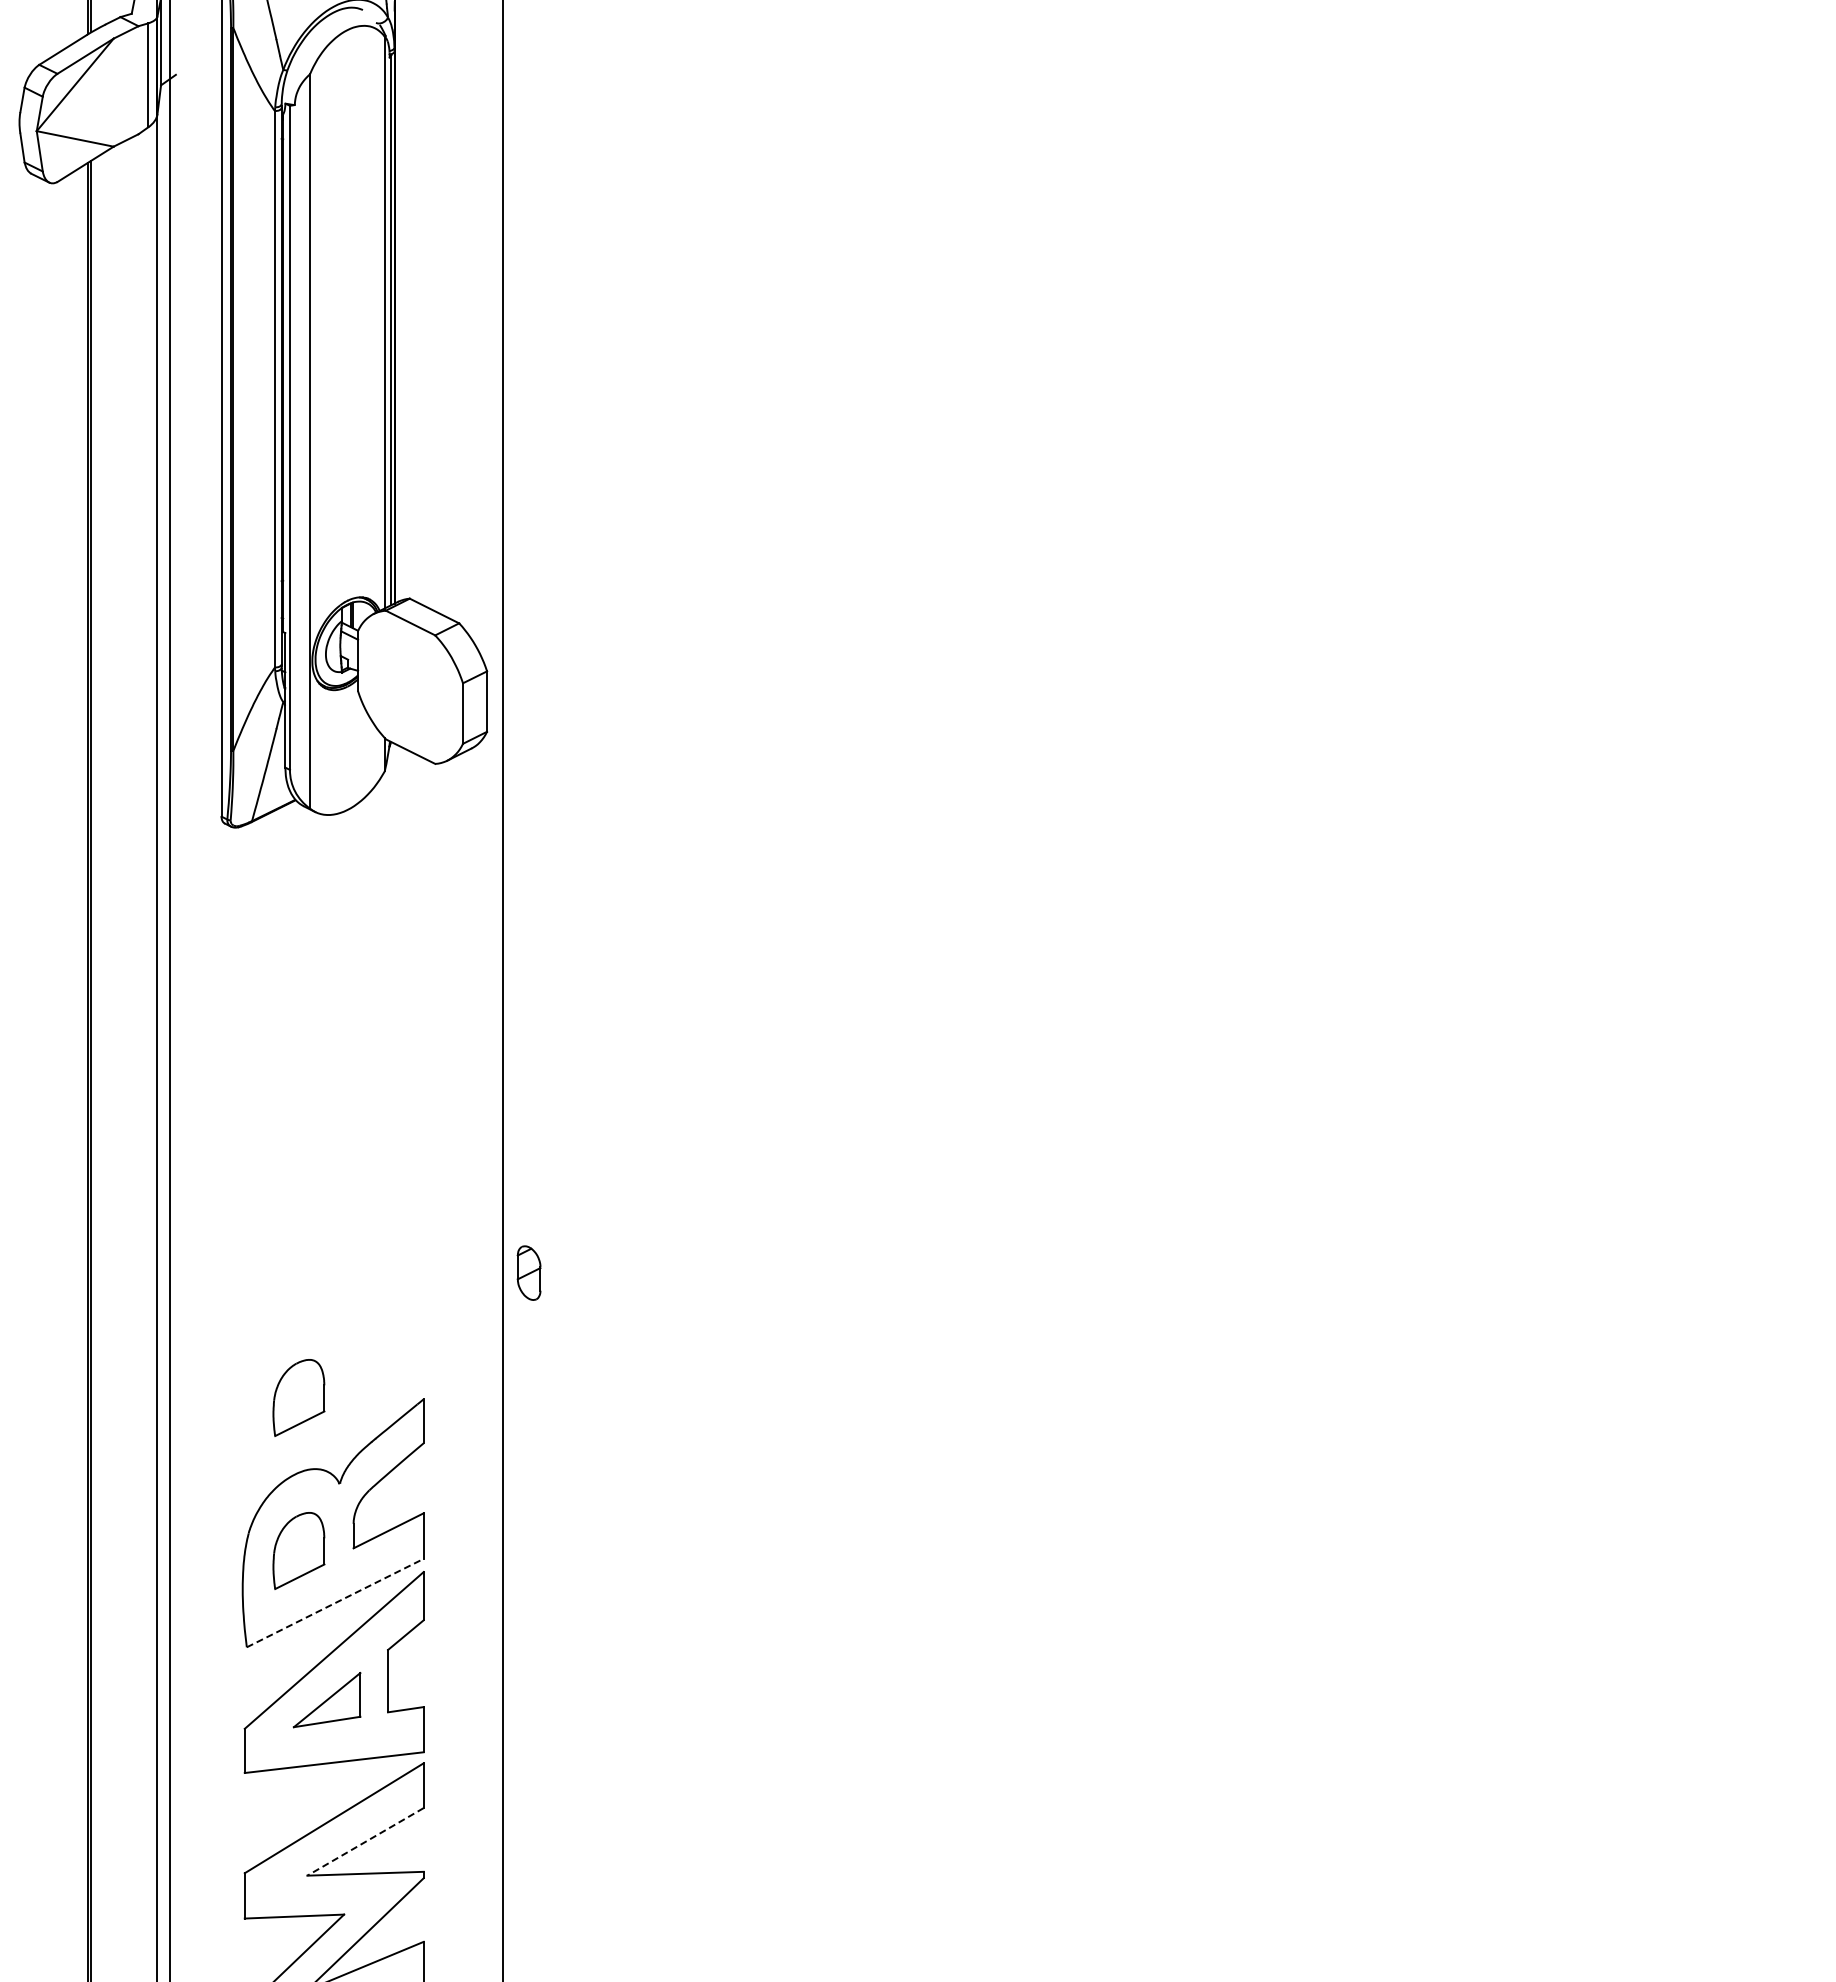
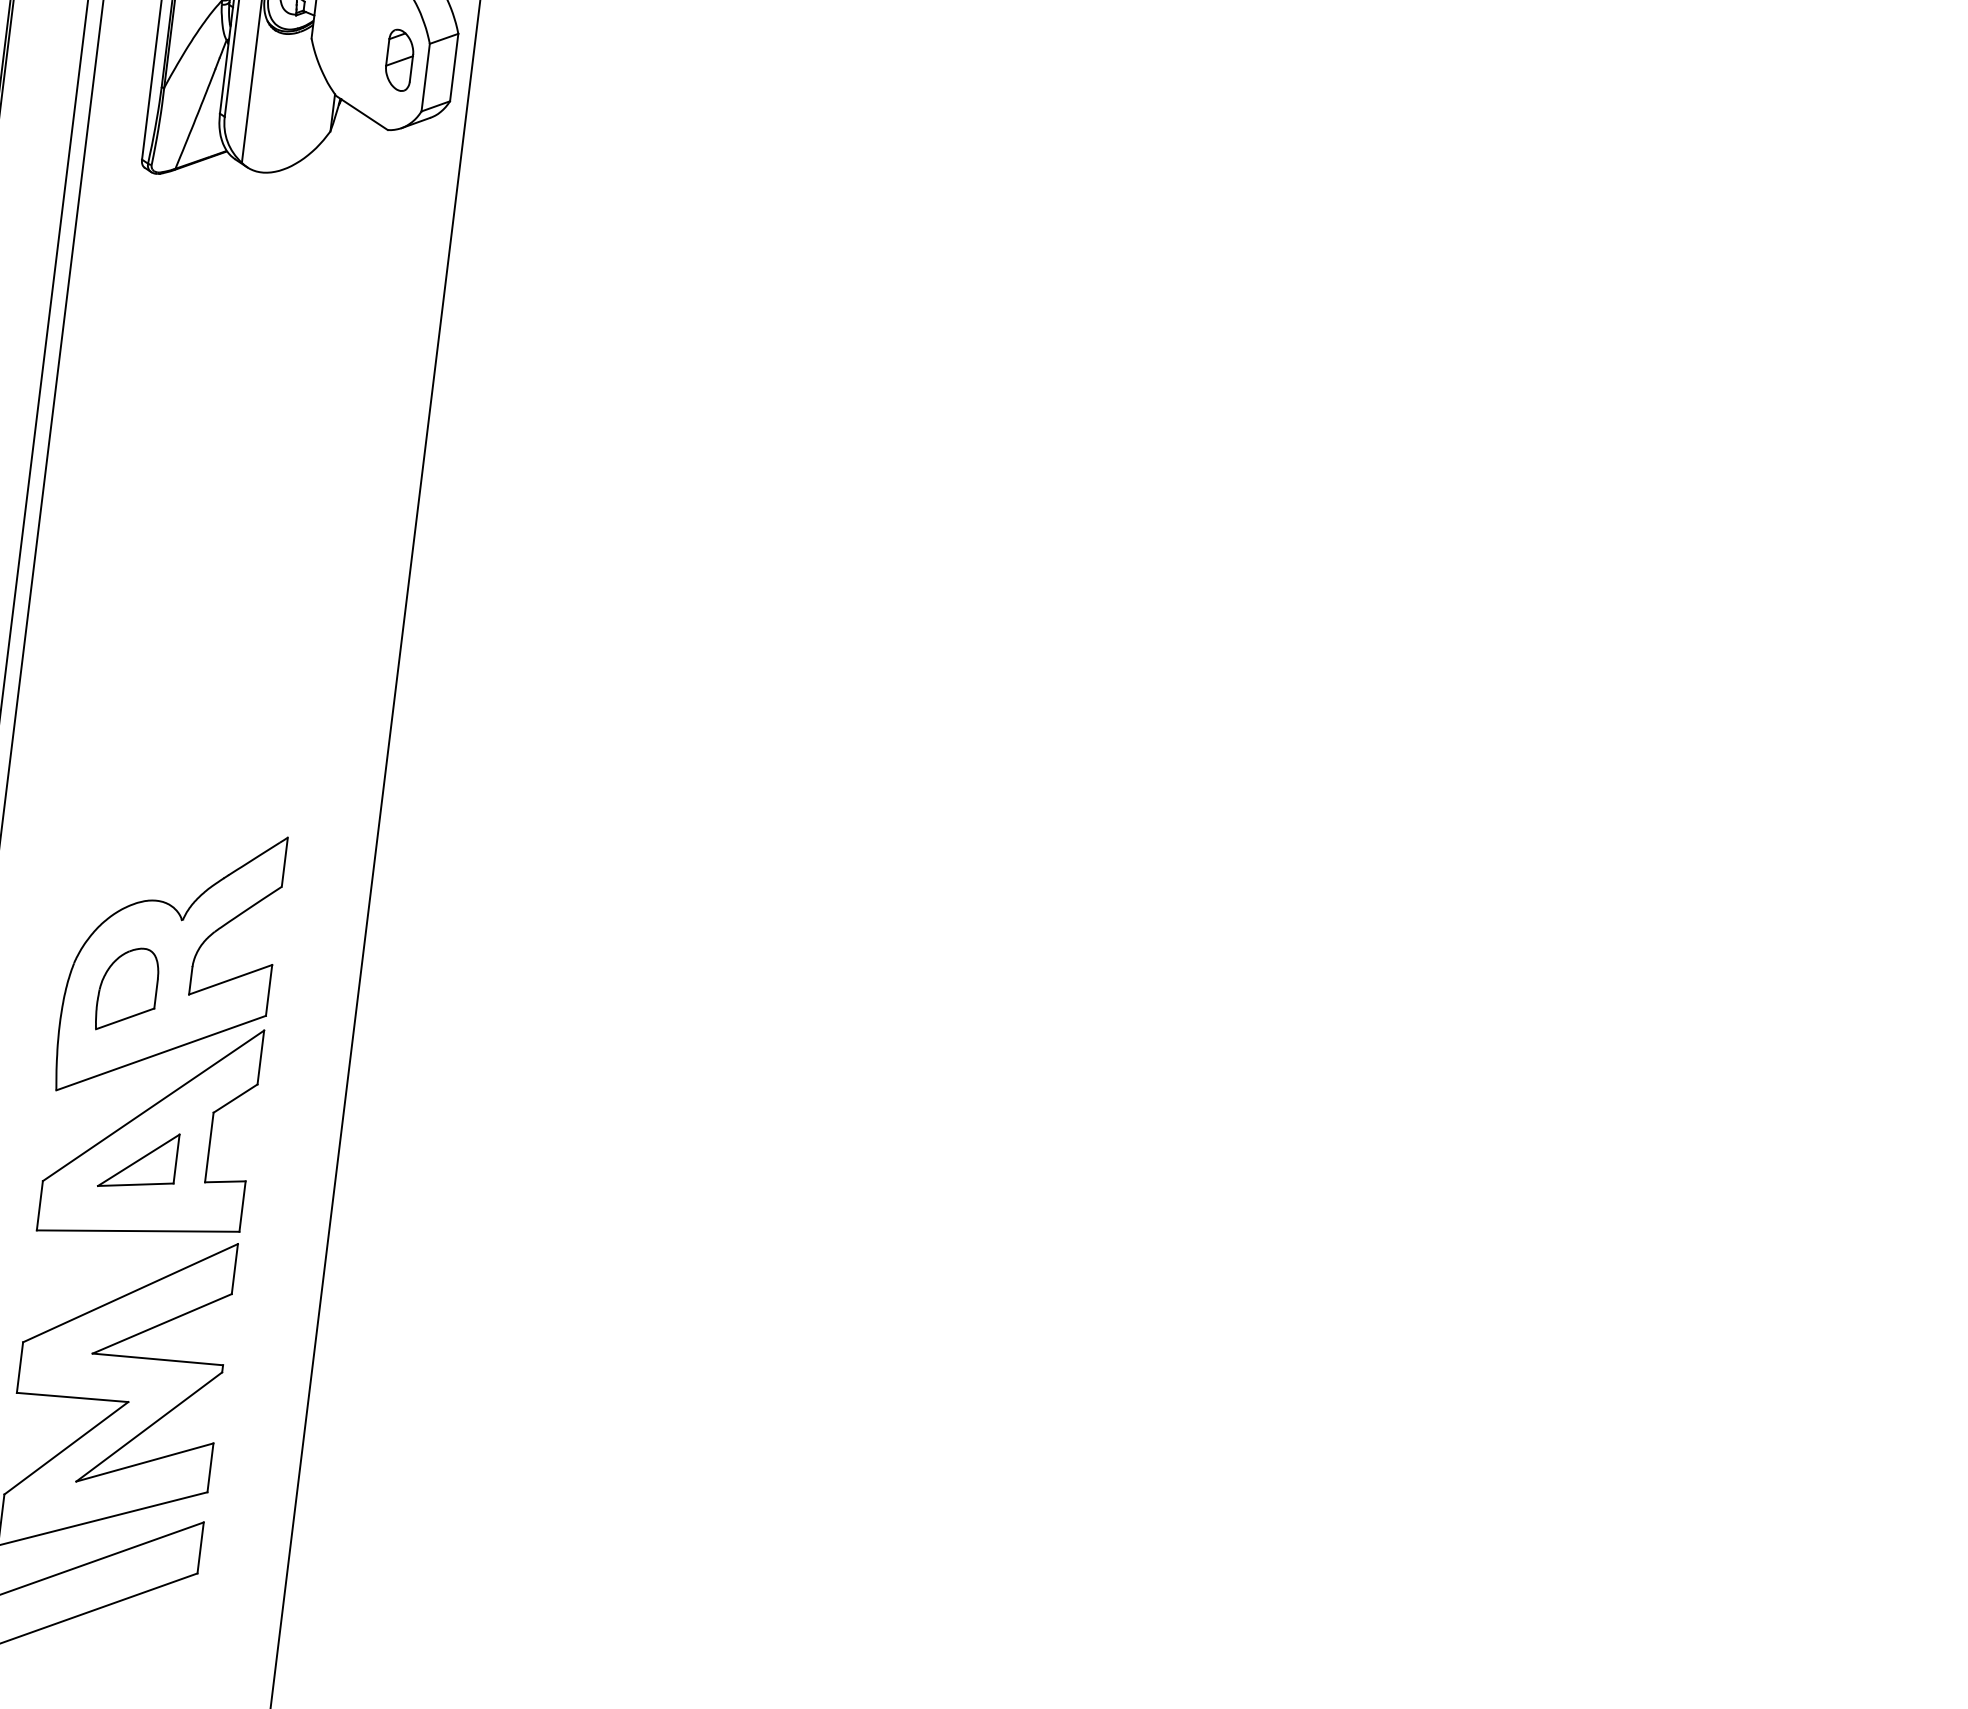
part: (528, 1272) -> (398, 59), moved
part: (298, 1397) -> (148, 818), removed
line: (335, 1603) -> (161, 1053), dashed -> solid
line: (365, 1842) -> (162, 1324), dashed -> solid

